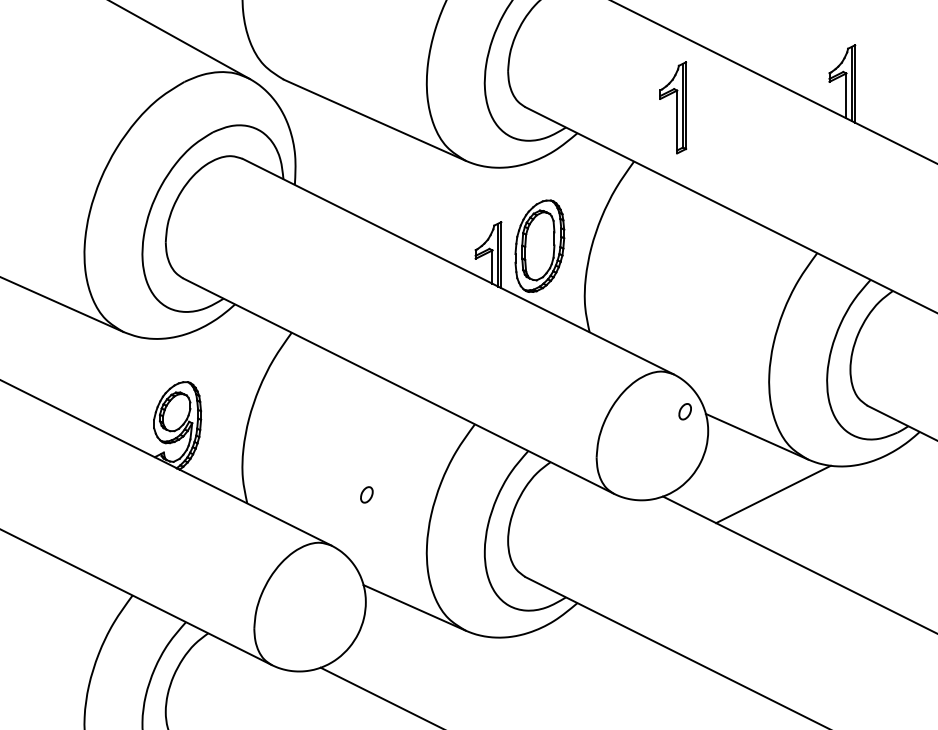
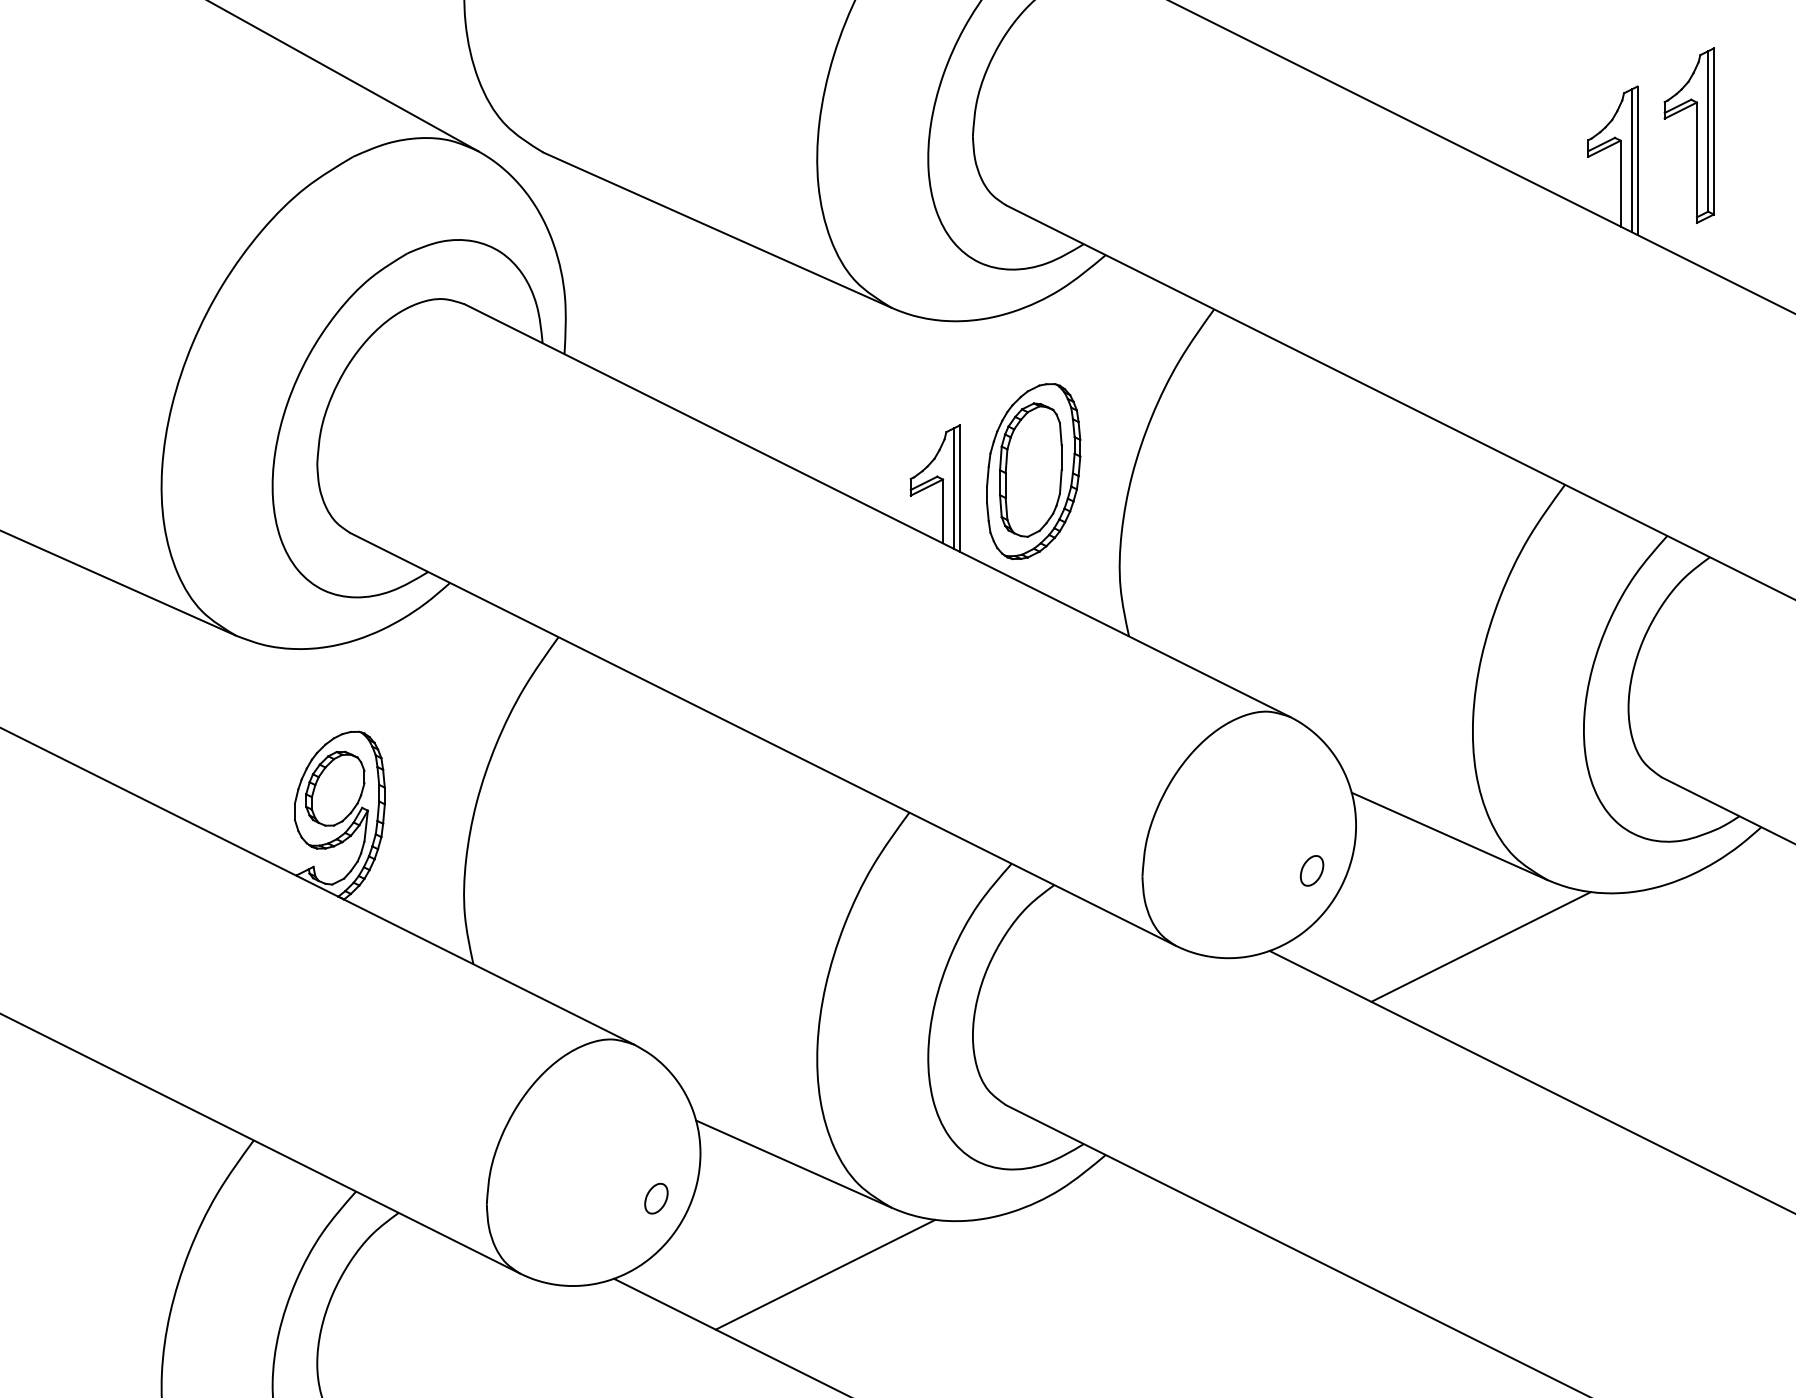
part: (673, 107) -> (1689, 134), moved
part: (684, 411) -> (1310, 870), moved
part: (366, 494) -> (655, 1197), moved
line: (430, 665) -> (824, 1274), added

